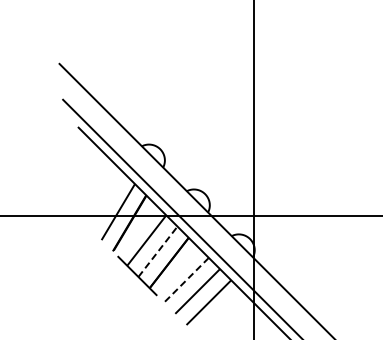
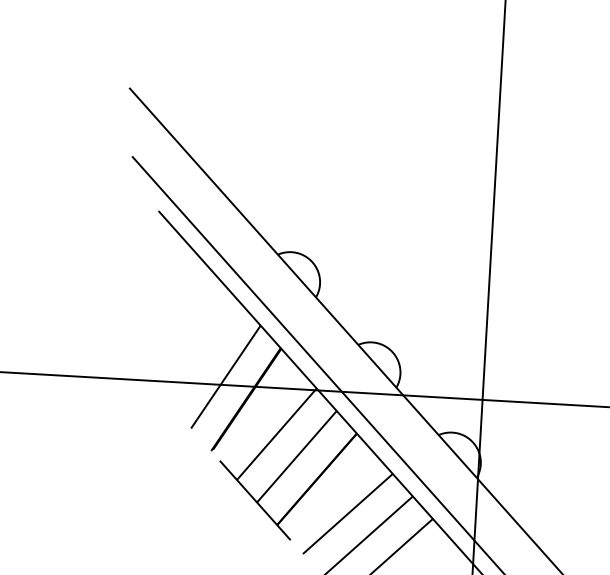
line: (157, 251) -> (295, 456), dashed -> solid
line: (186, 280) -> (347, 514), dashed -> solid

